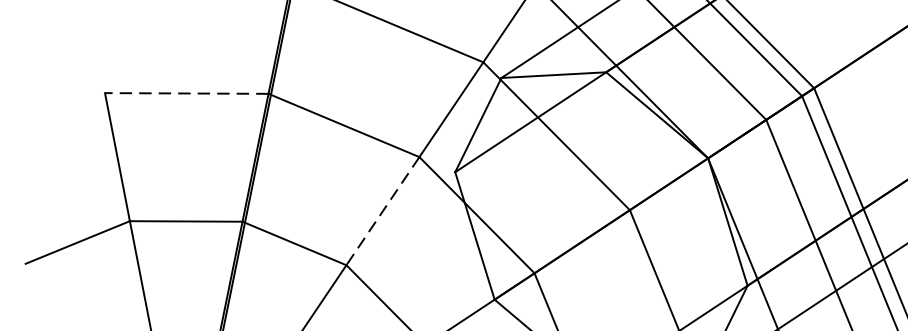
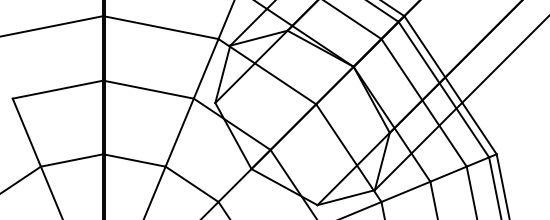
line: (185, 93) -> (57, 89), dashed -> solid
line: (382, 210) -> (179, 132), dashed -> solid

